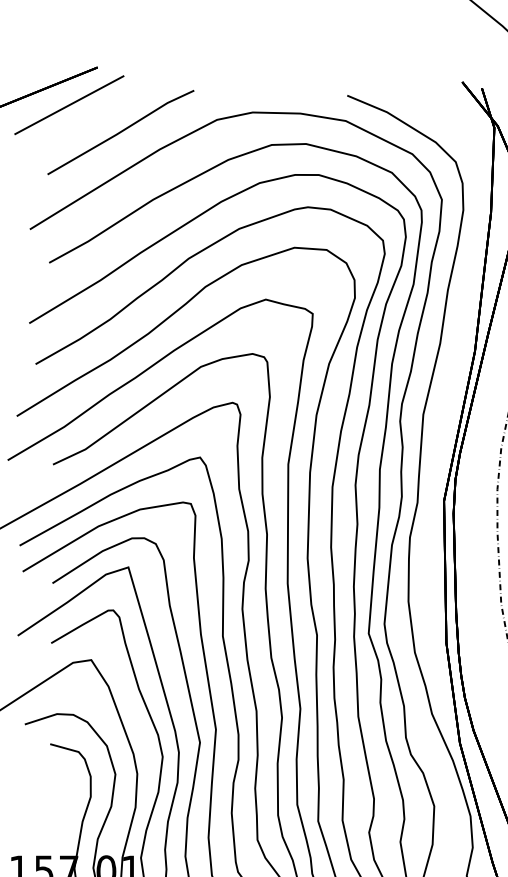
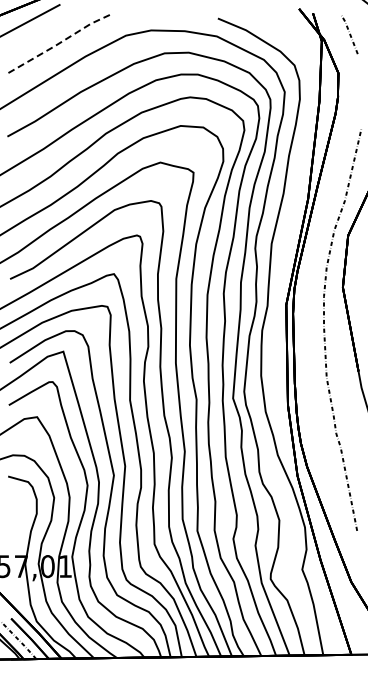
line: (120, 132) -> (57, 44), solid -> dashed

